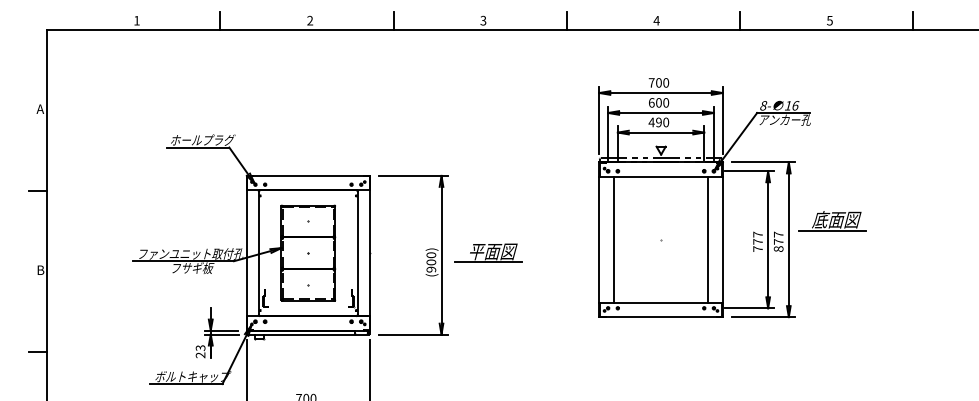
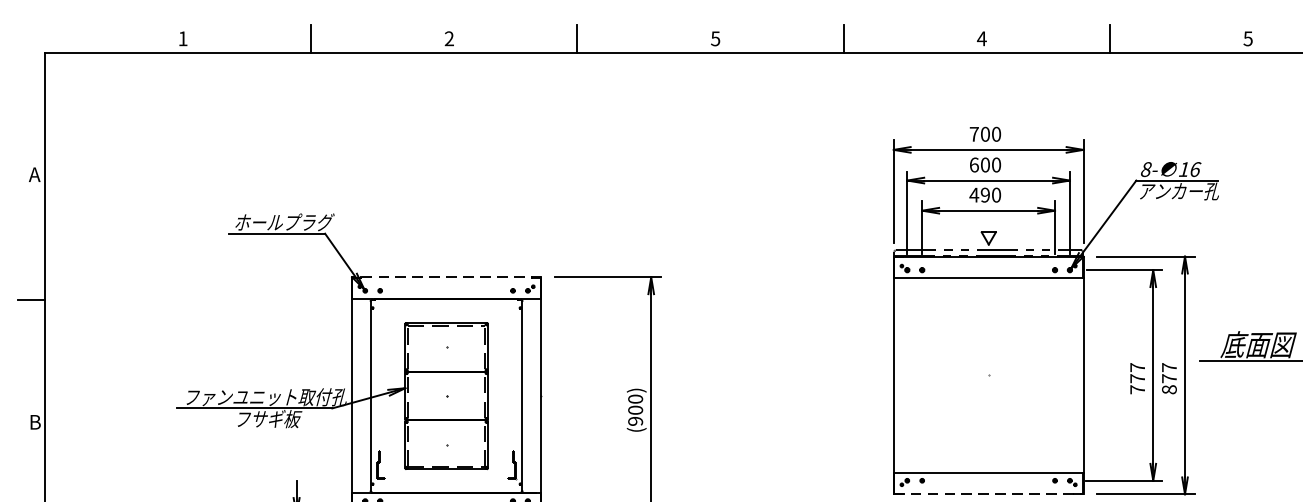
text: (483, 19) -> (715, 36), 3 -> 5
line: (308, 175) -> (446, 276), solid -> dashed
line: (614, 239) -> (917, 375), removed
line: (707, 239) -> (1060, 375), removed
part: (488, 252) -> (723, 394), removed
line: (661, 317) -> (989, 494), solid -> dashed

